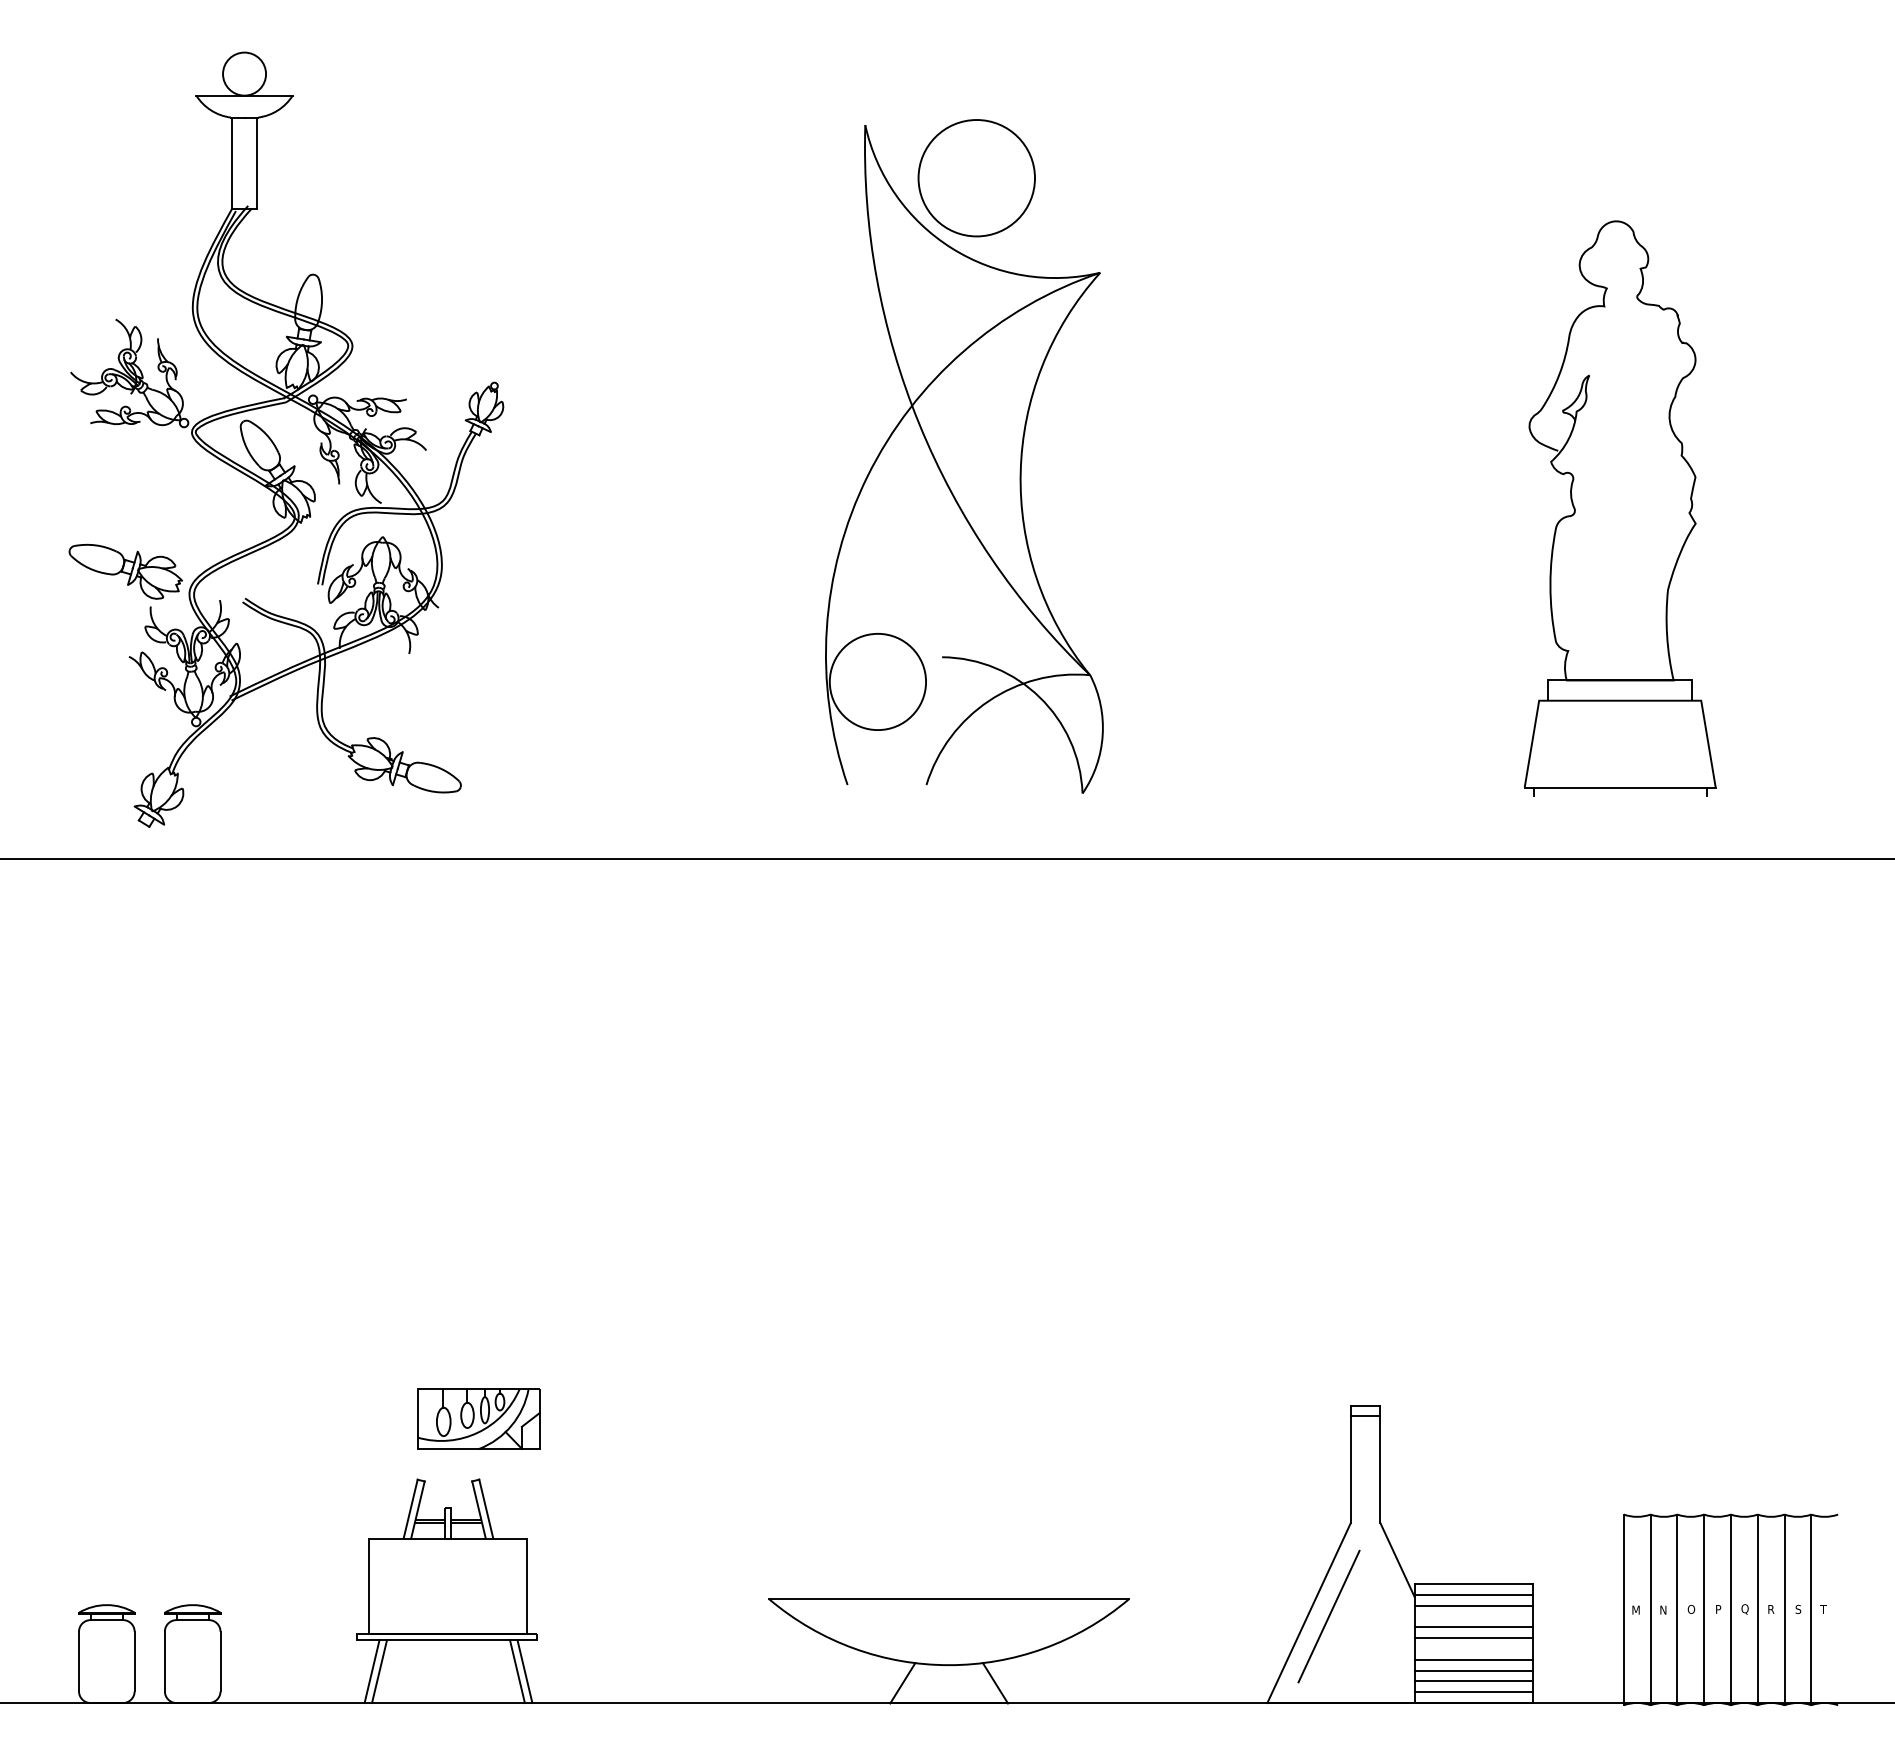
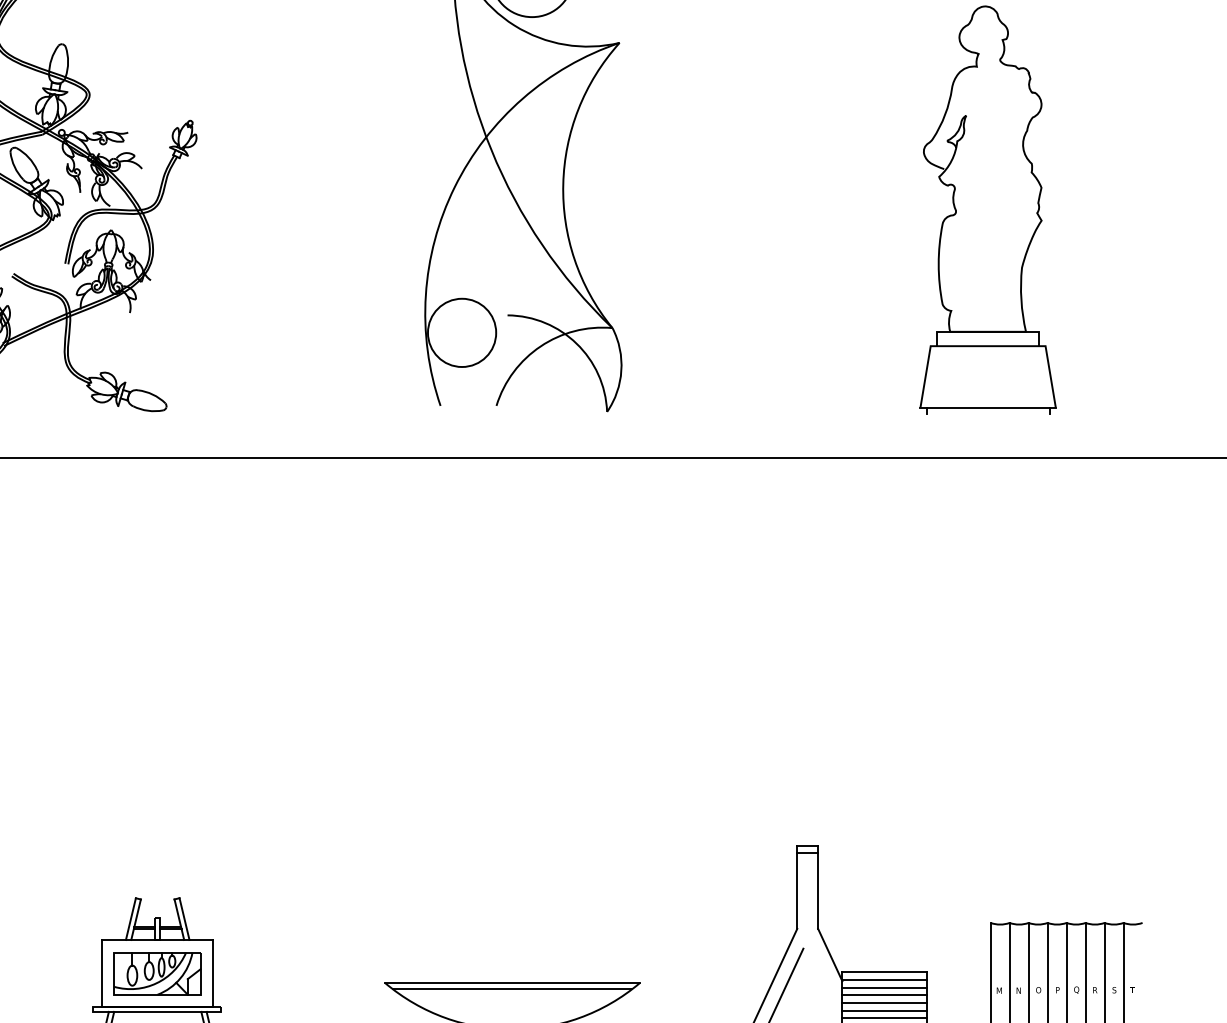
part: (478, 1418) -> (157, 973), moved
line: (949, 1608) -> (512, 989), added
line: (1473, 1616) -> (884, 995), added
line: (1473, 1649) -> (884, 1018), added

